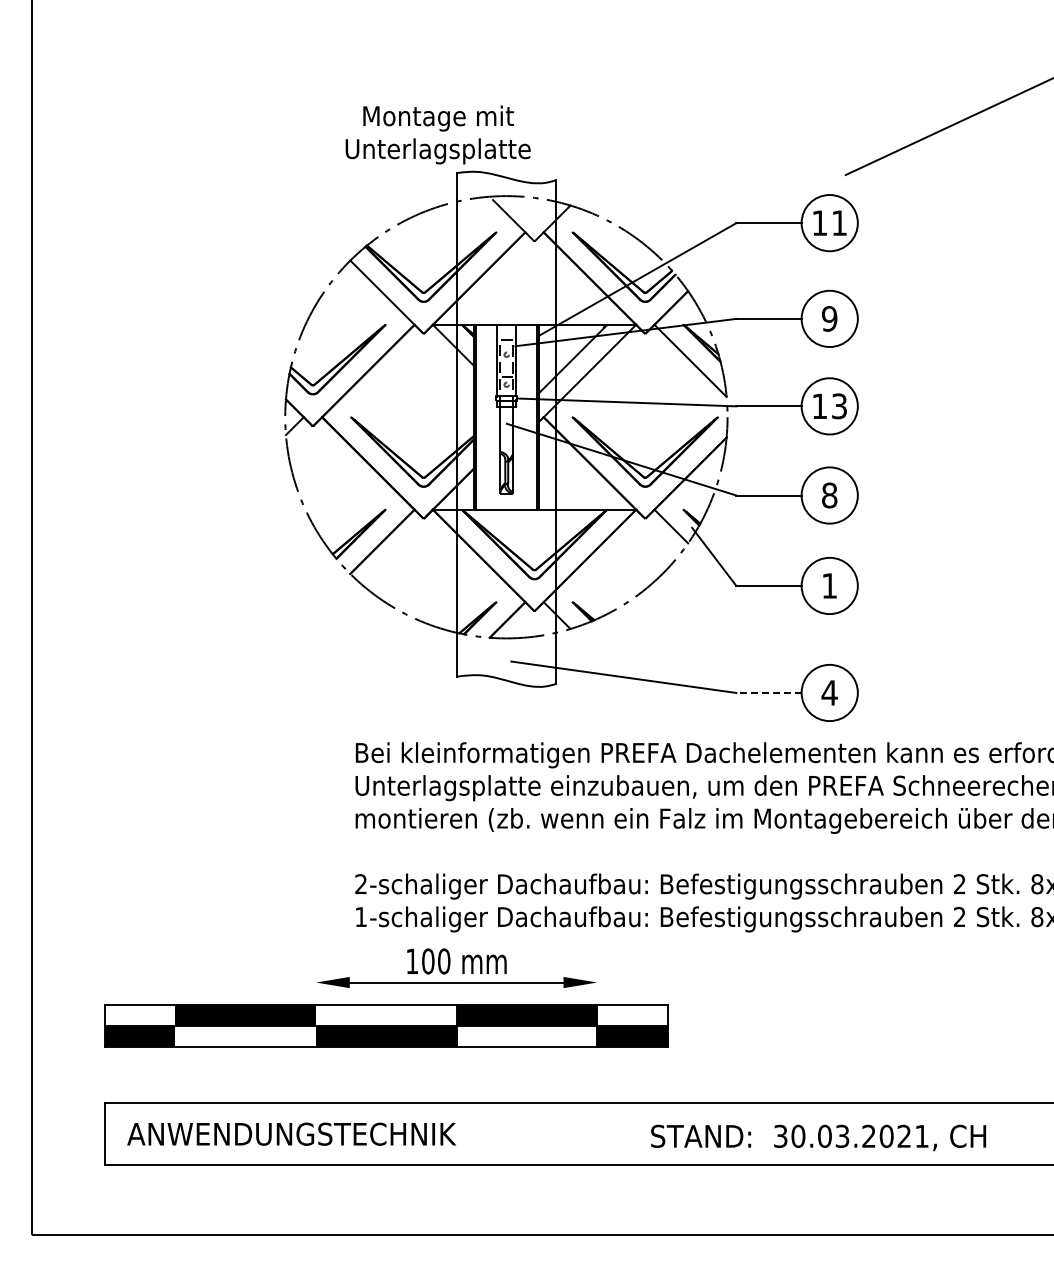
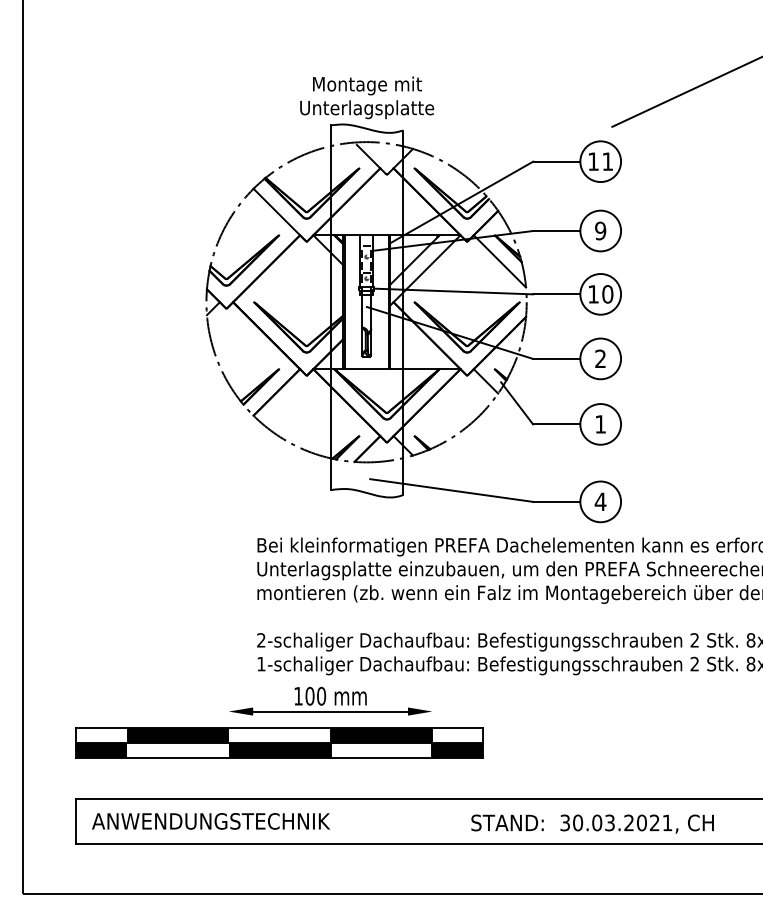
text: (437, 134) -> (366, 97), moved
text: (839, 406) -> (607, 294), 13 -> 10
text: (829, 495) -> (600, 358), 8 -> 2
line: (769, 692) -> (557, 501), dashed -> solid

